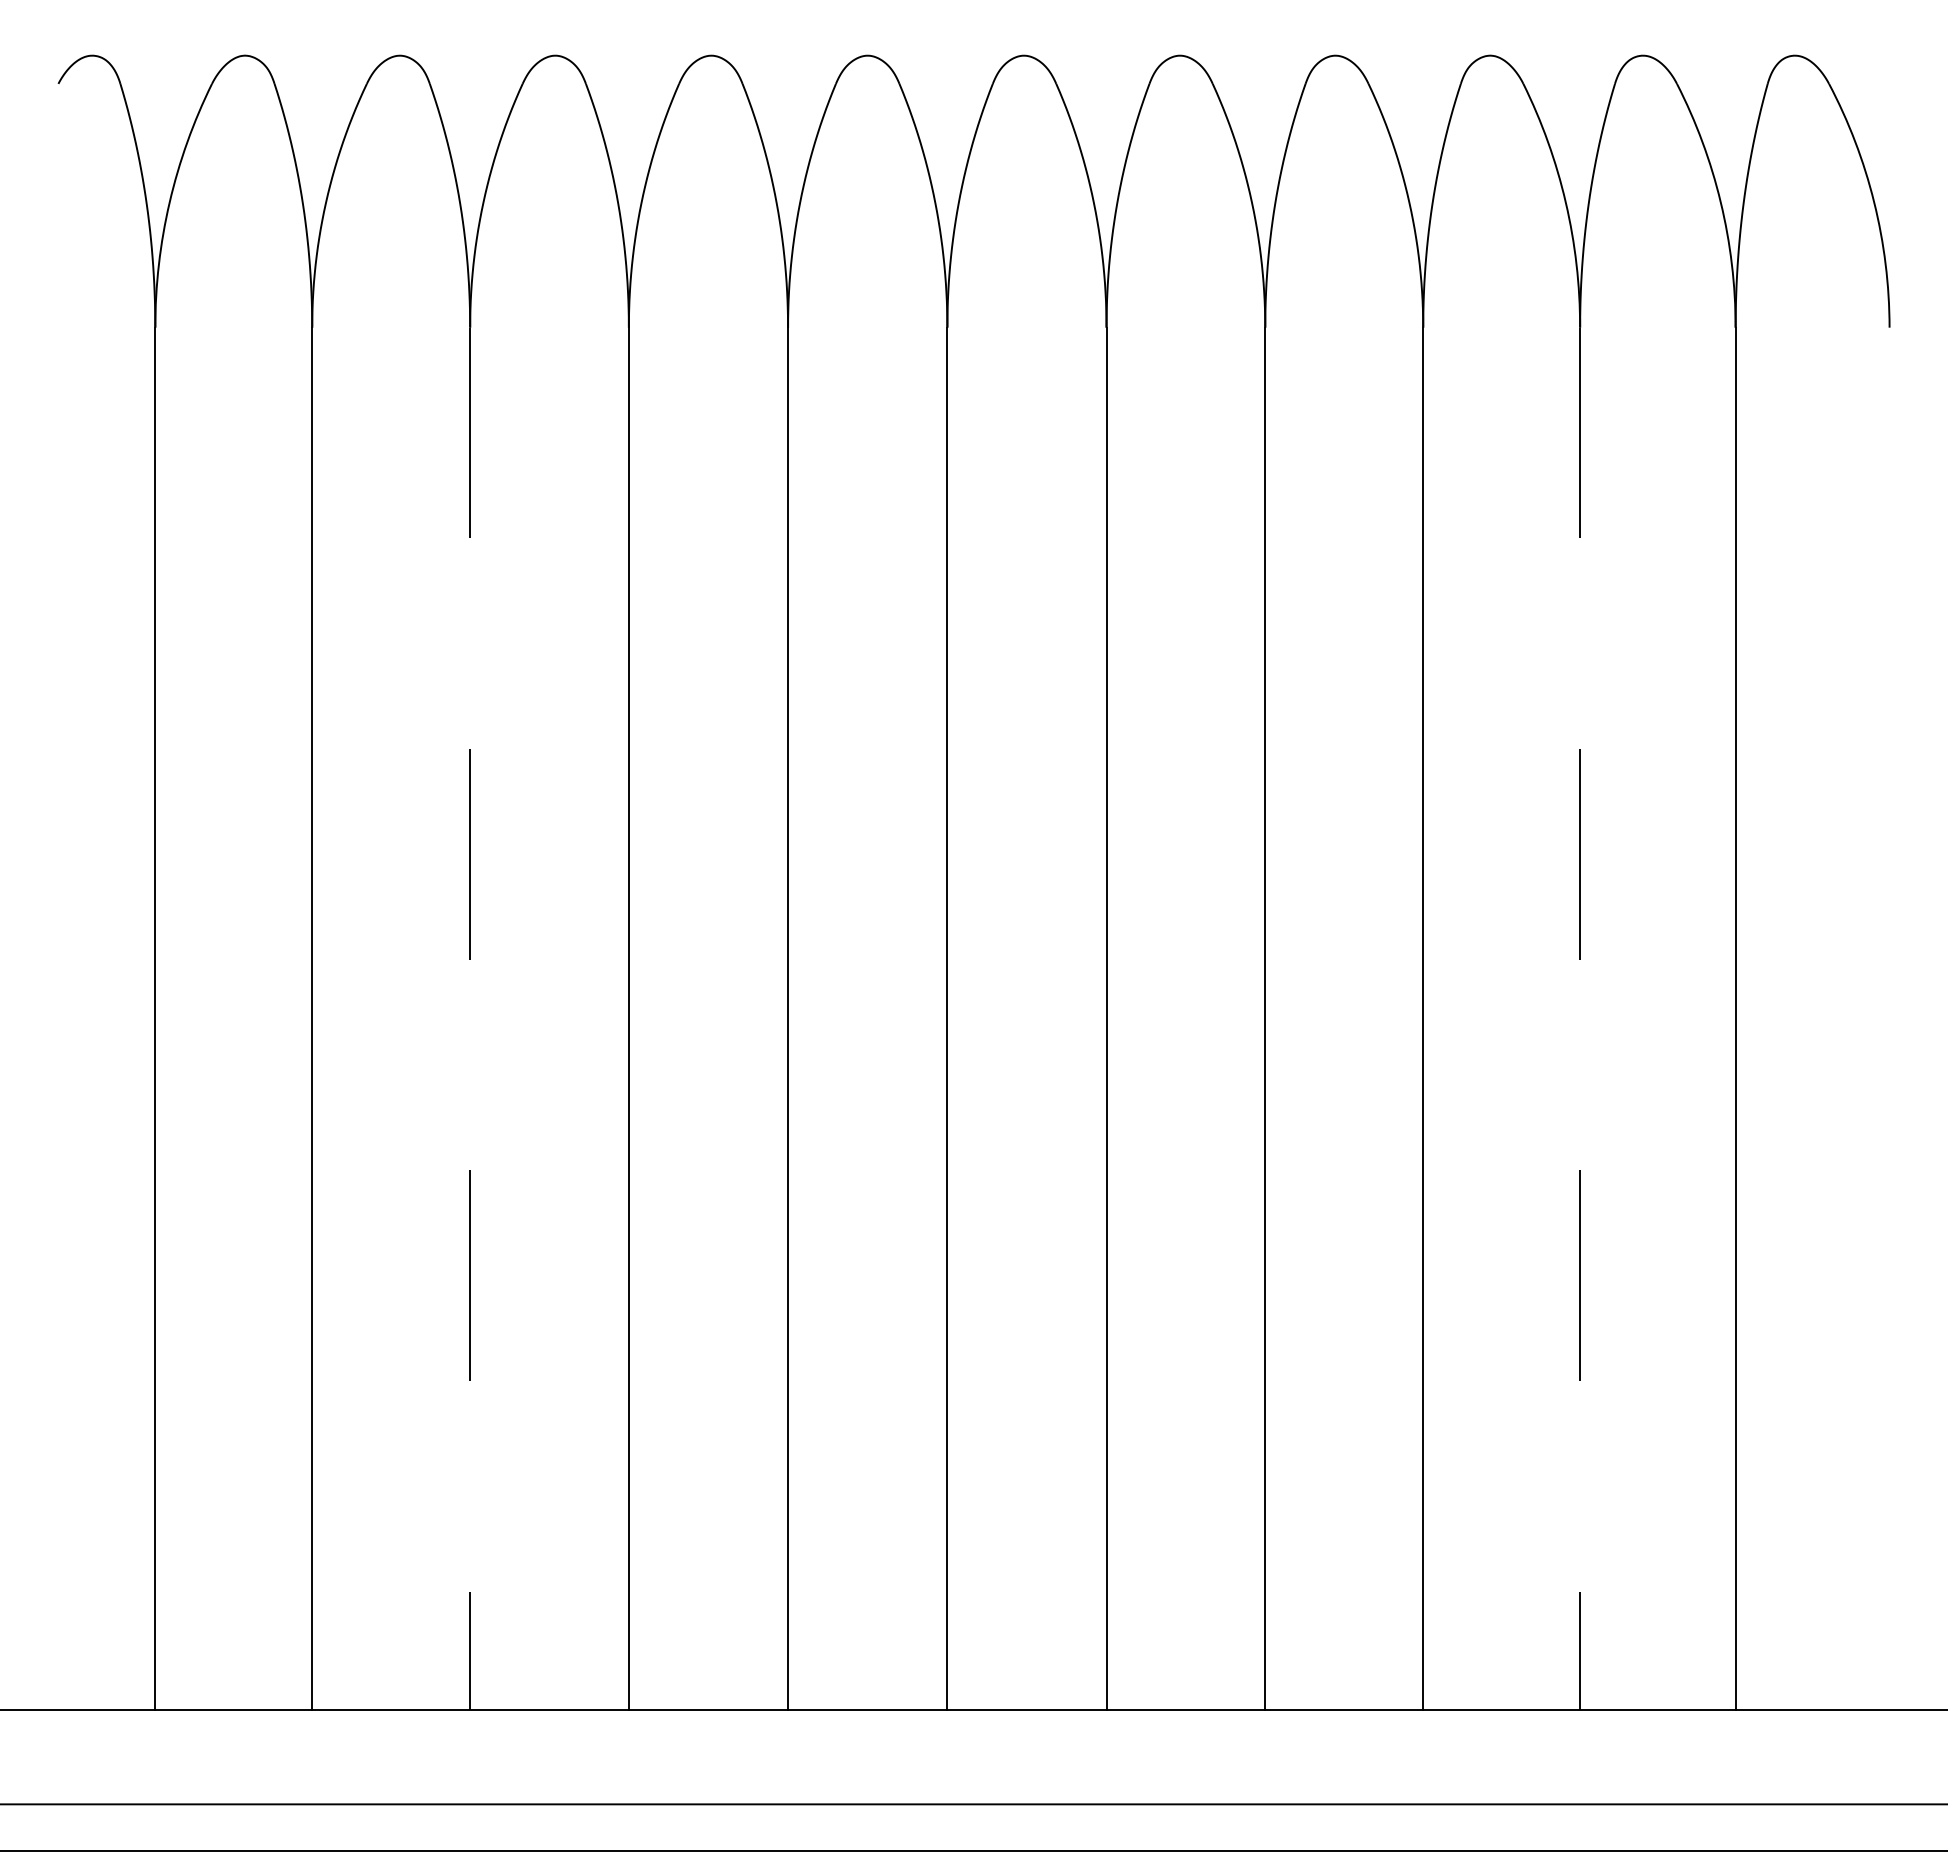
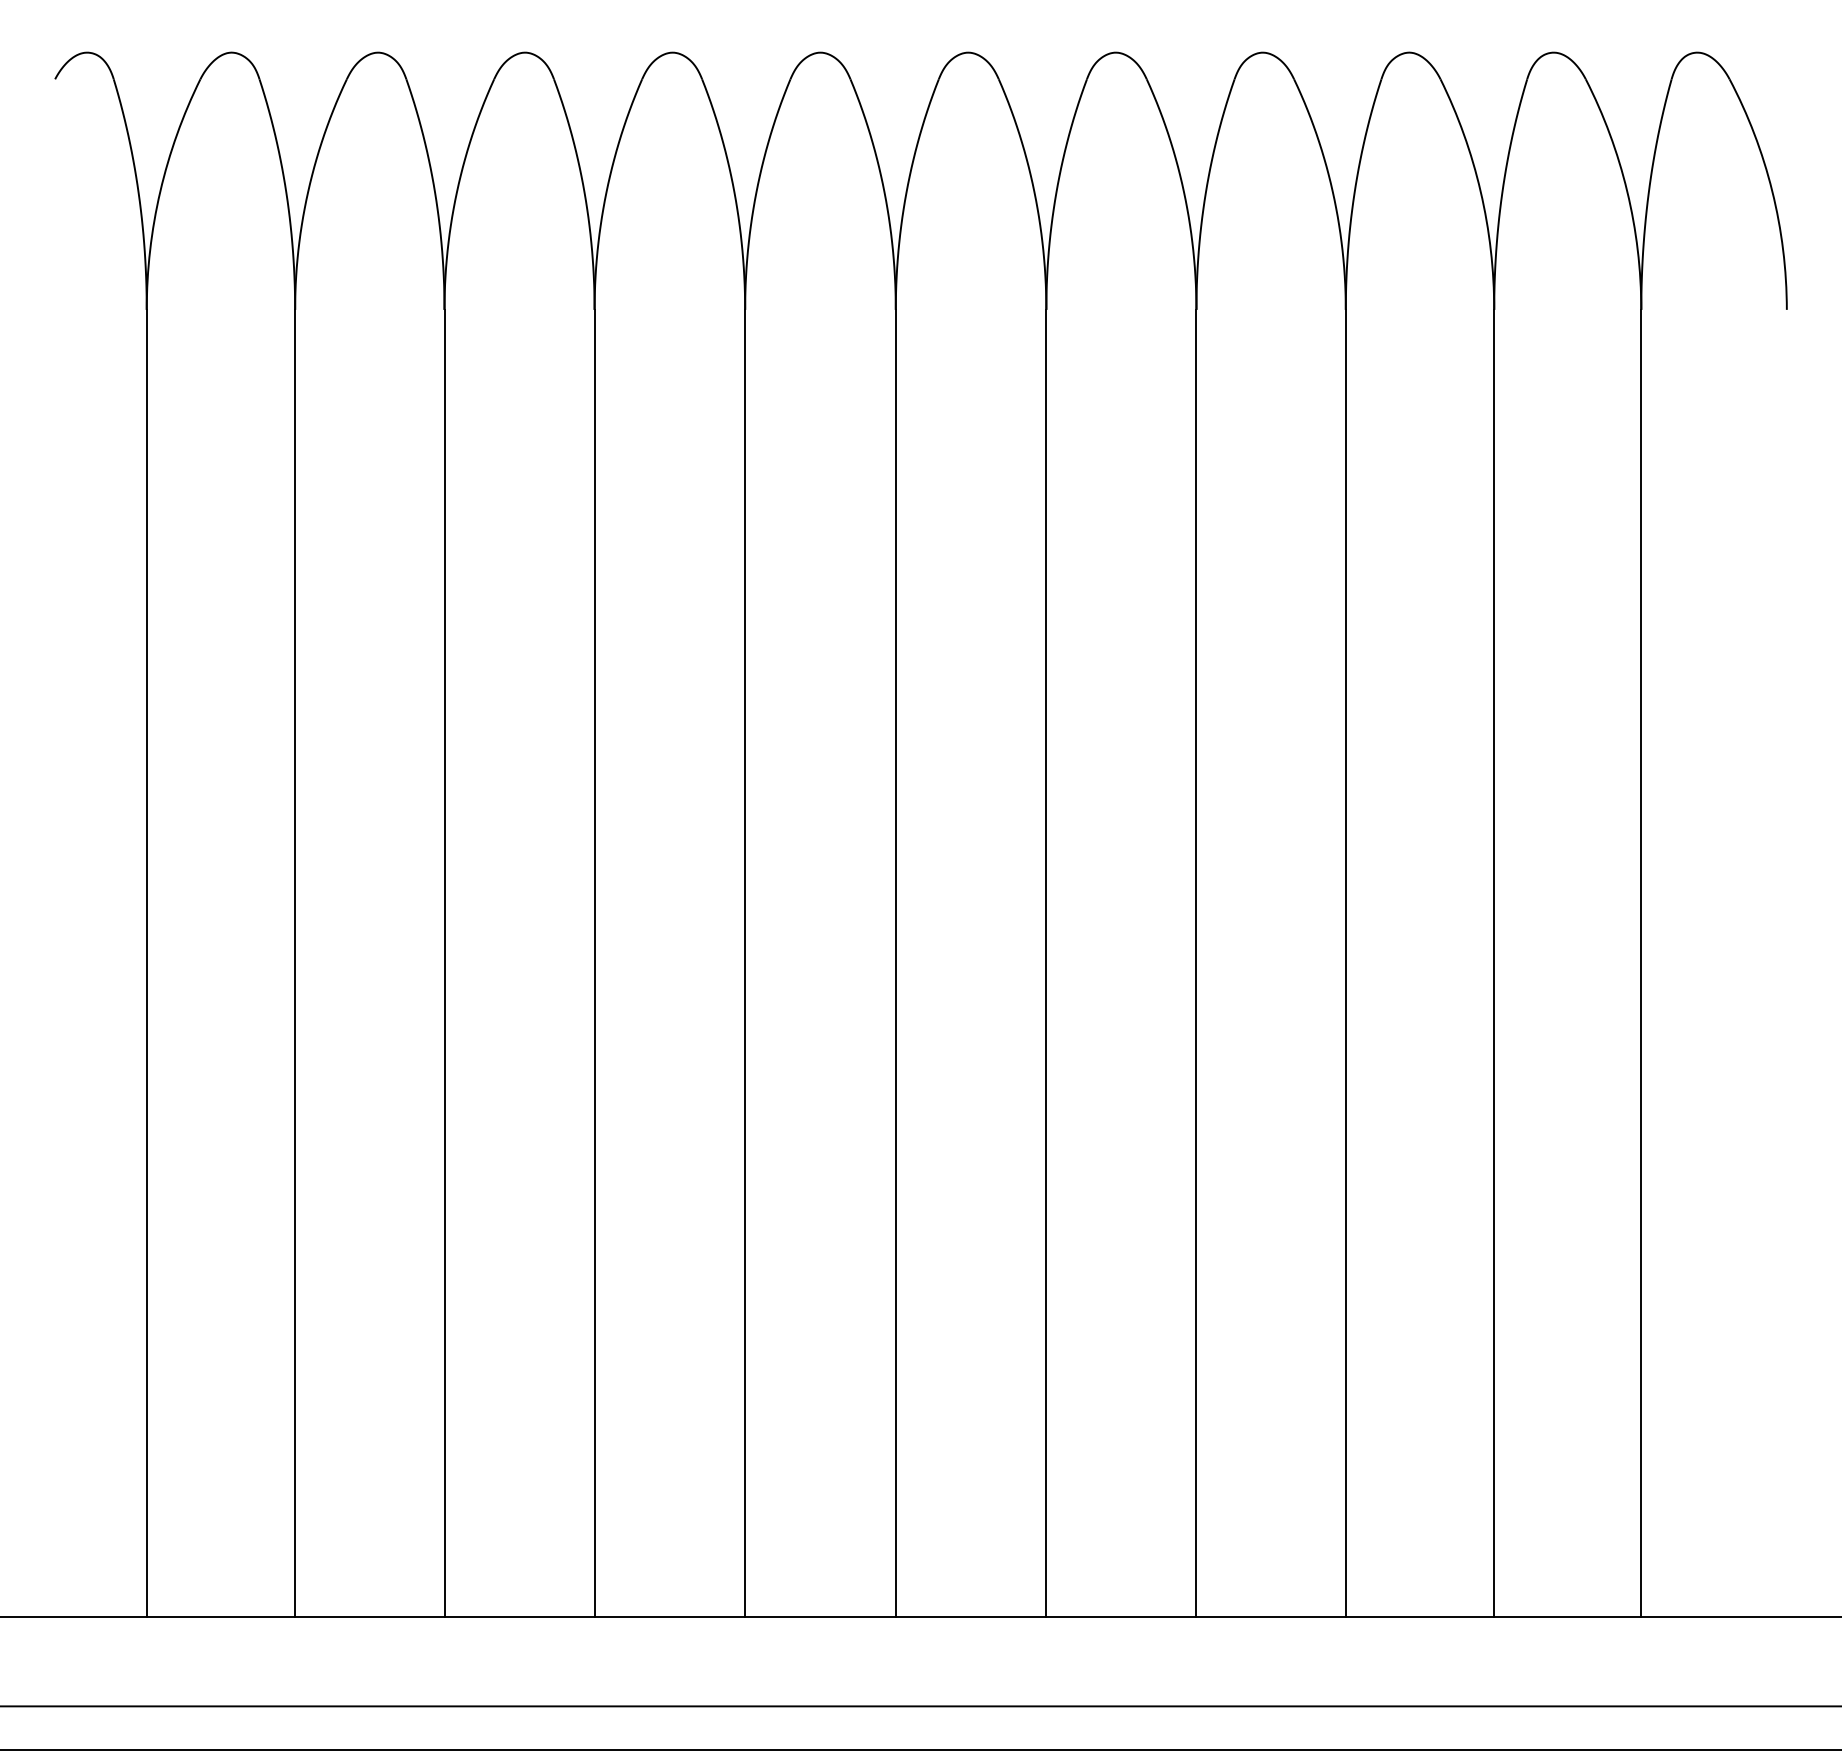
line: (470, 1019) -> (444, 964), dashed -> solid
line: (1580, 1019) -> (1494, 964), dashed -> solid

